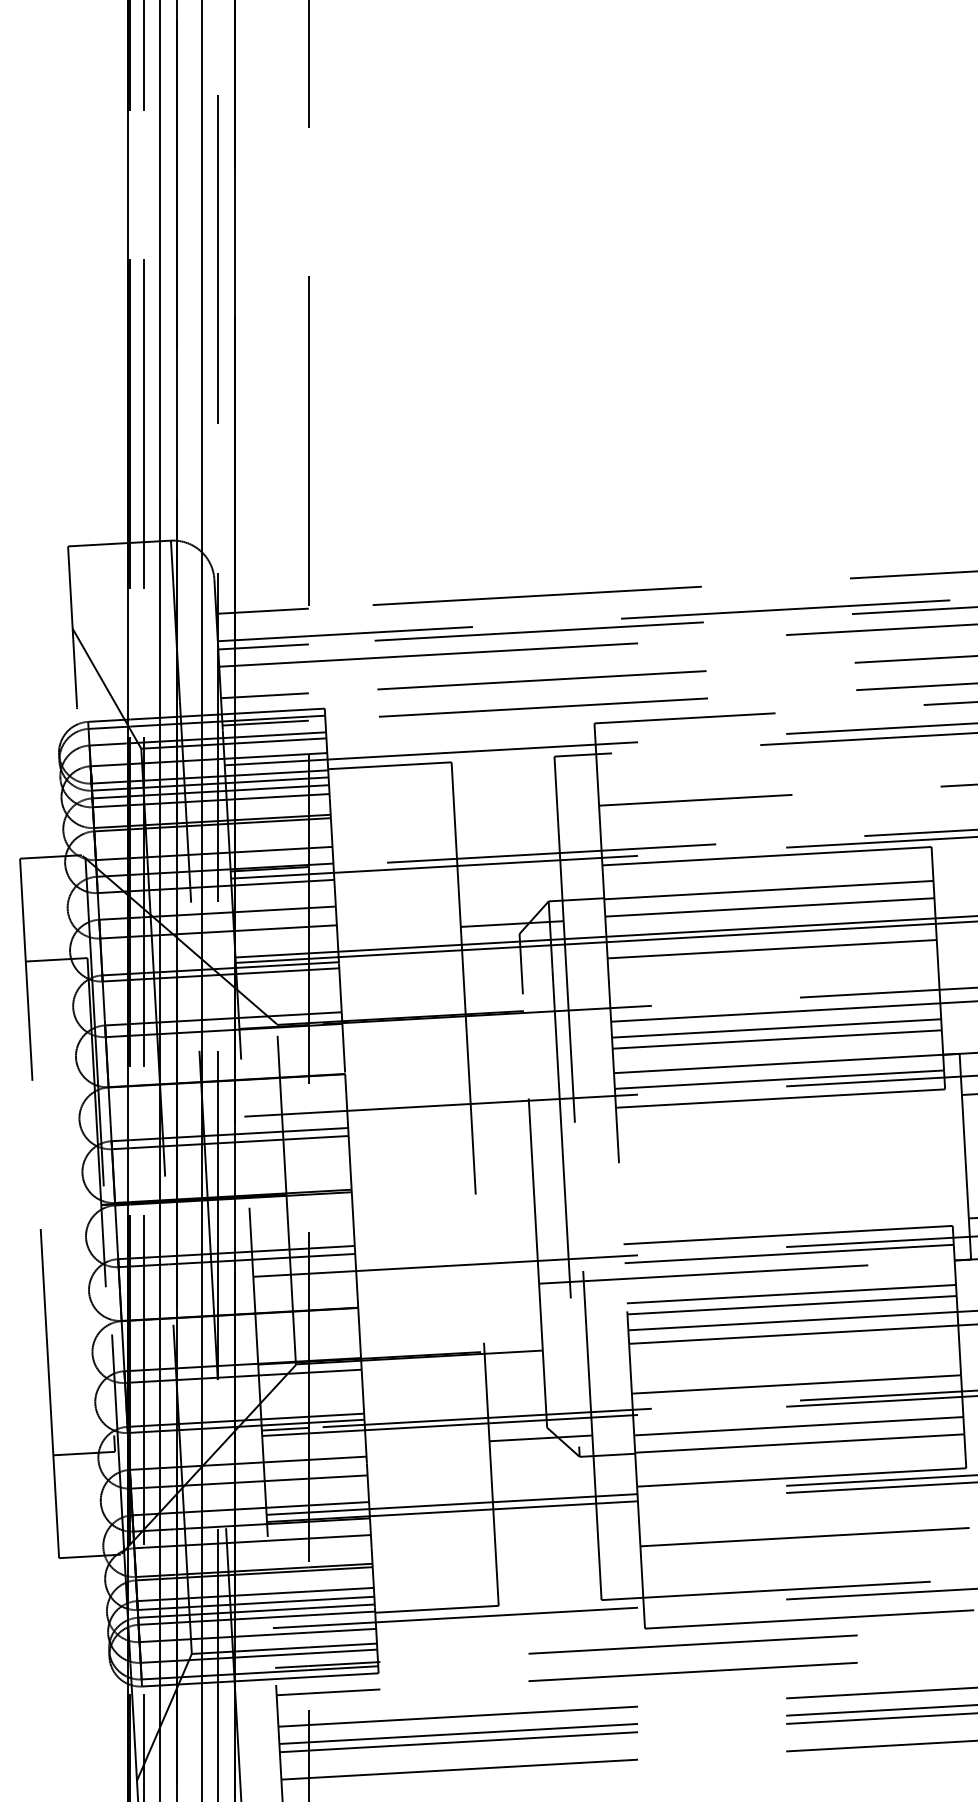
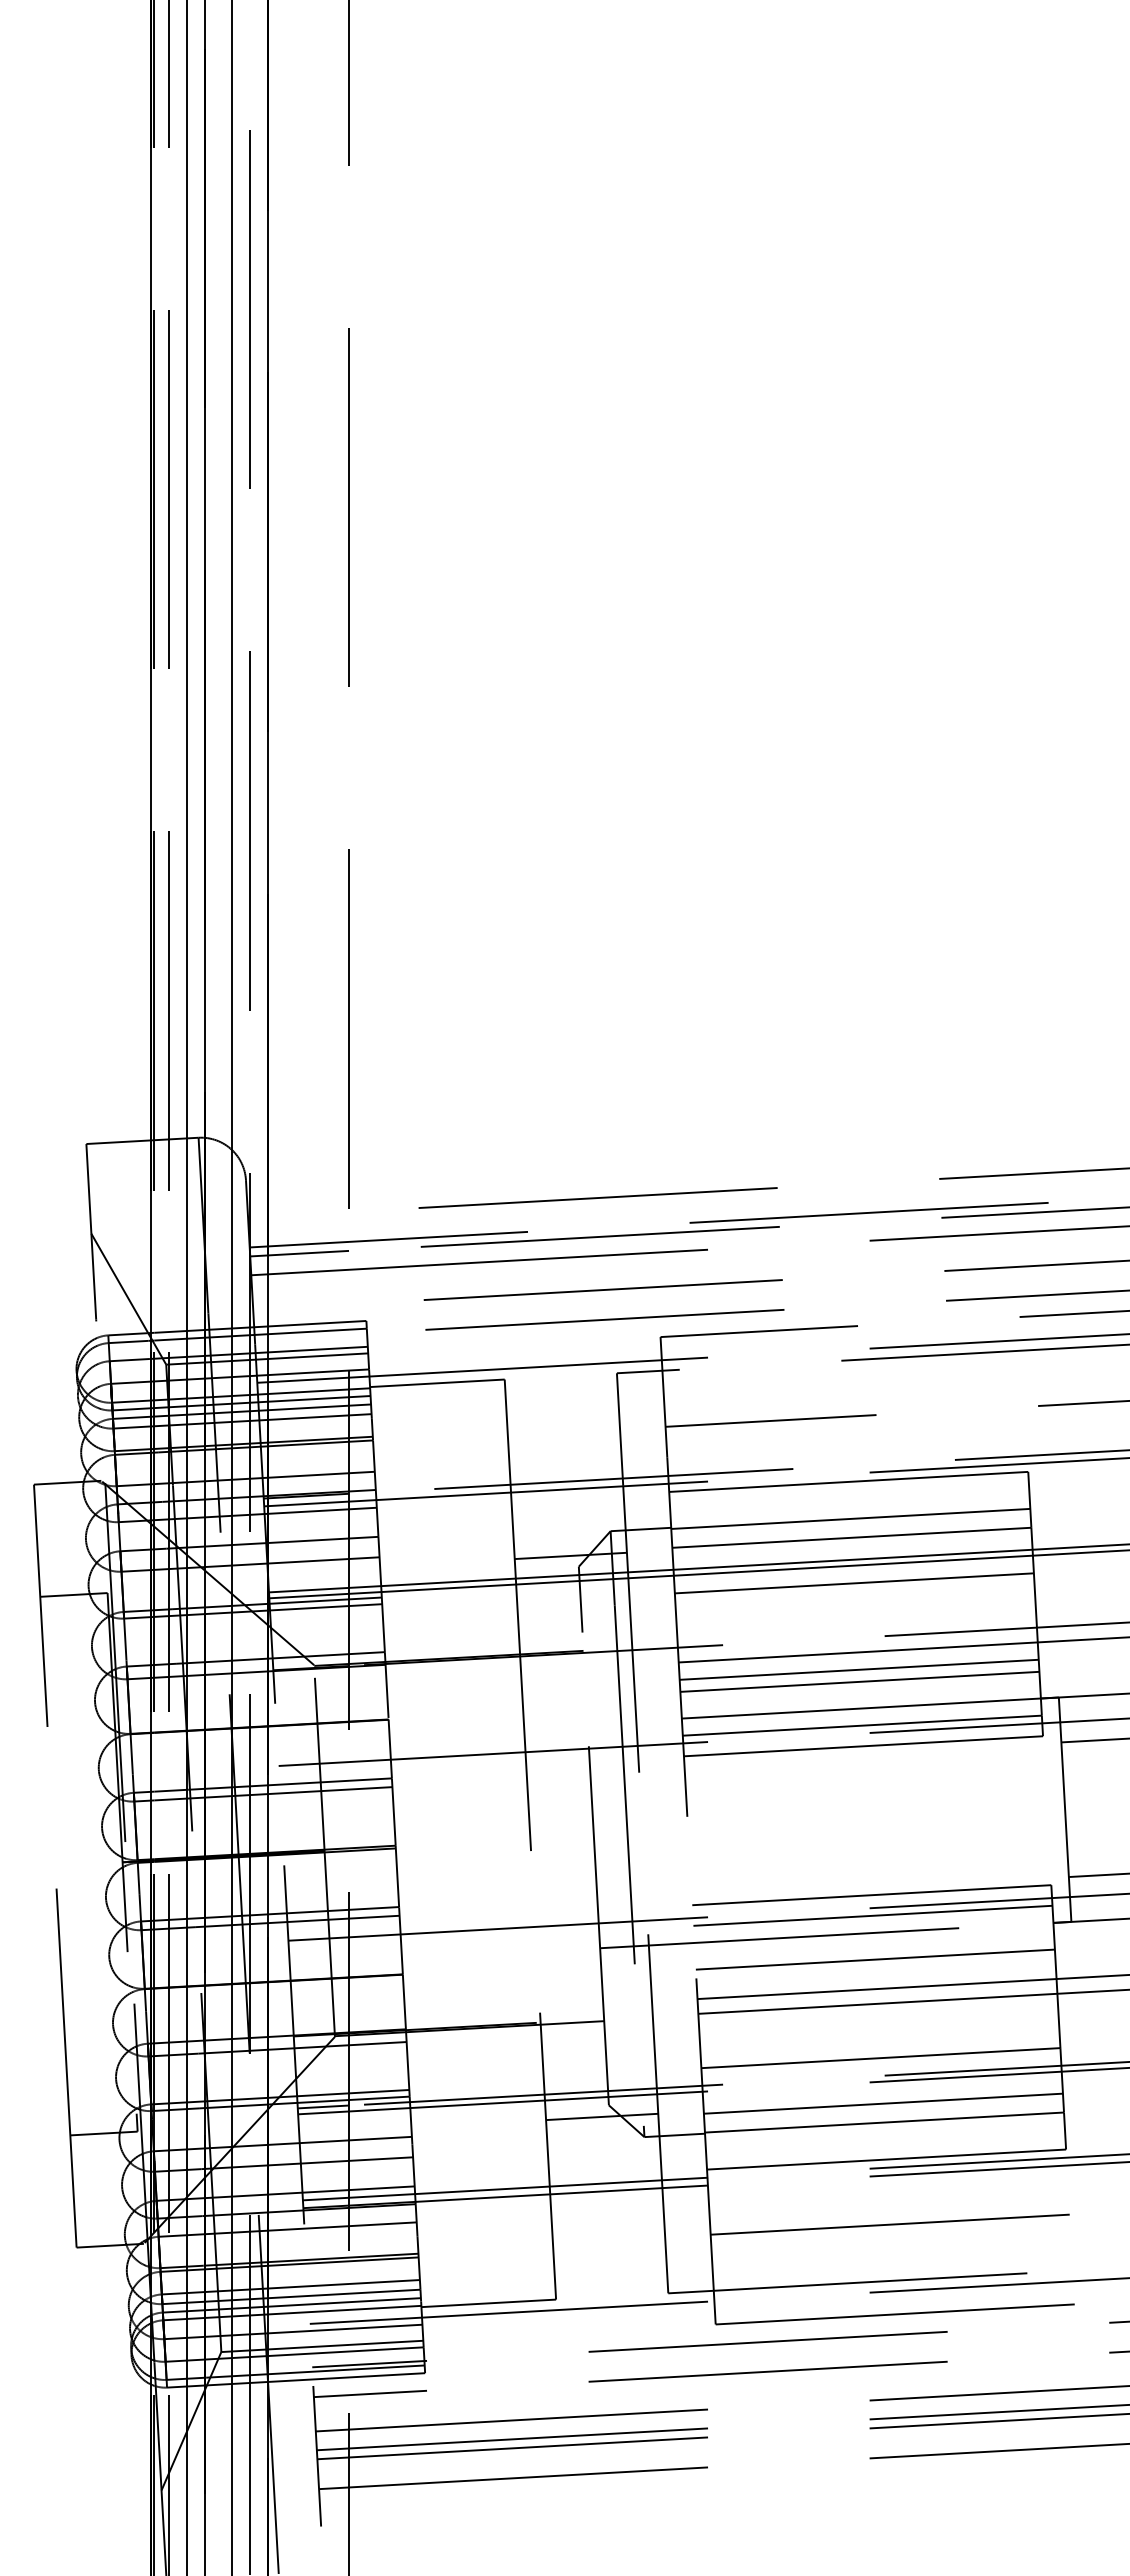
line: (262, 611) -> (298, 1214), removed
line: (265, 695) -> (301, 1306), removed
line: (265, 722) -> (301, 1336), removed
line: (791, 1305) -> (875, 1971), removed

